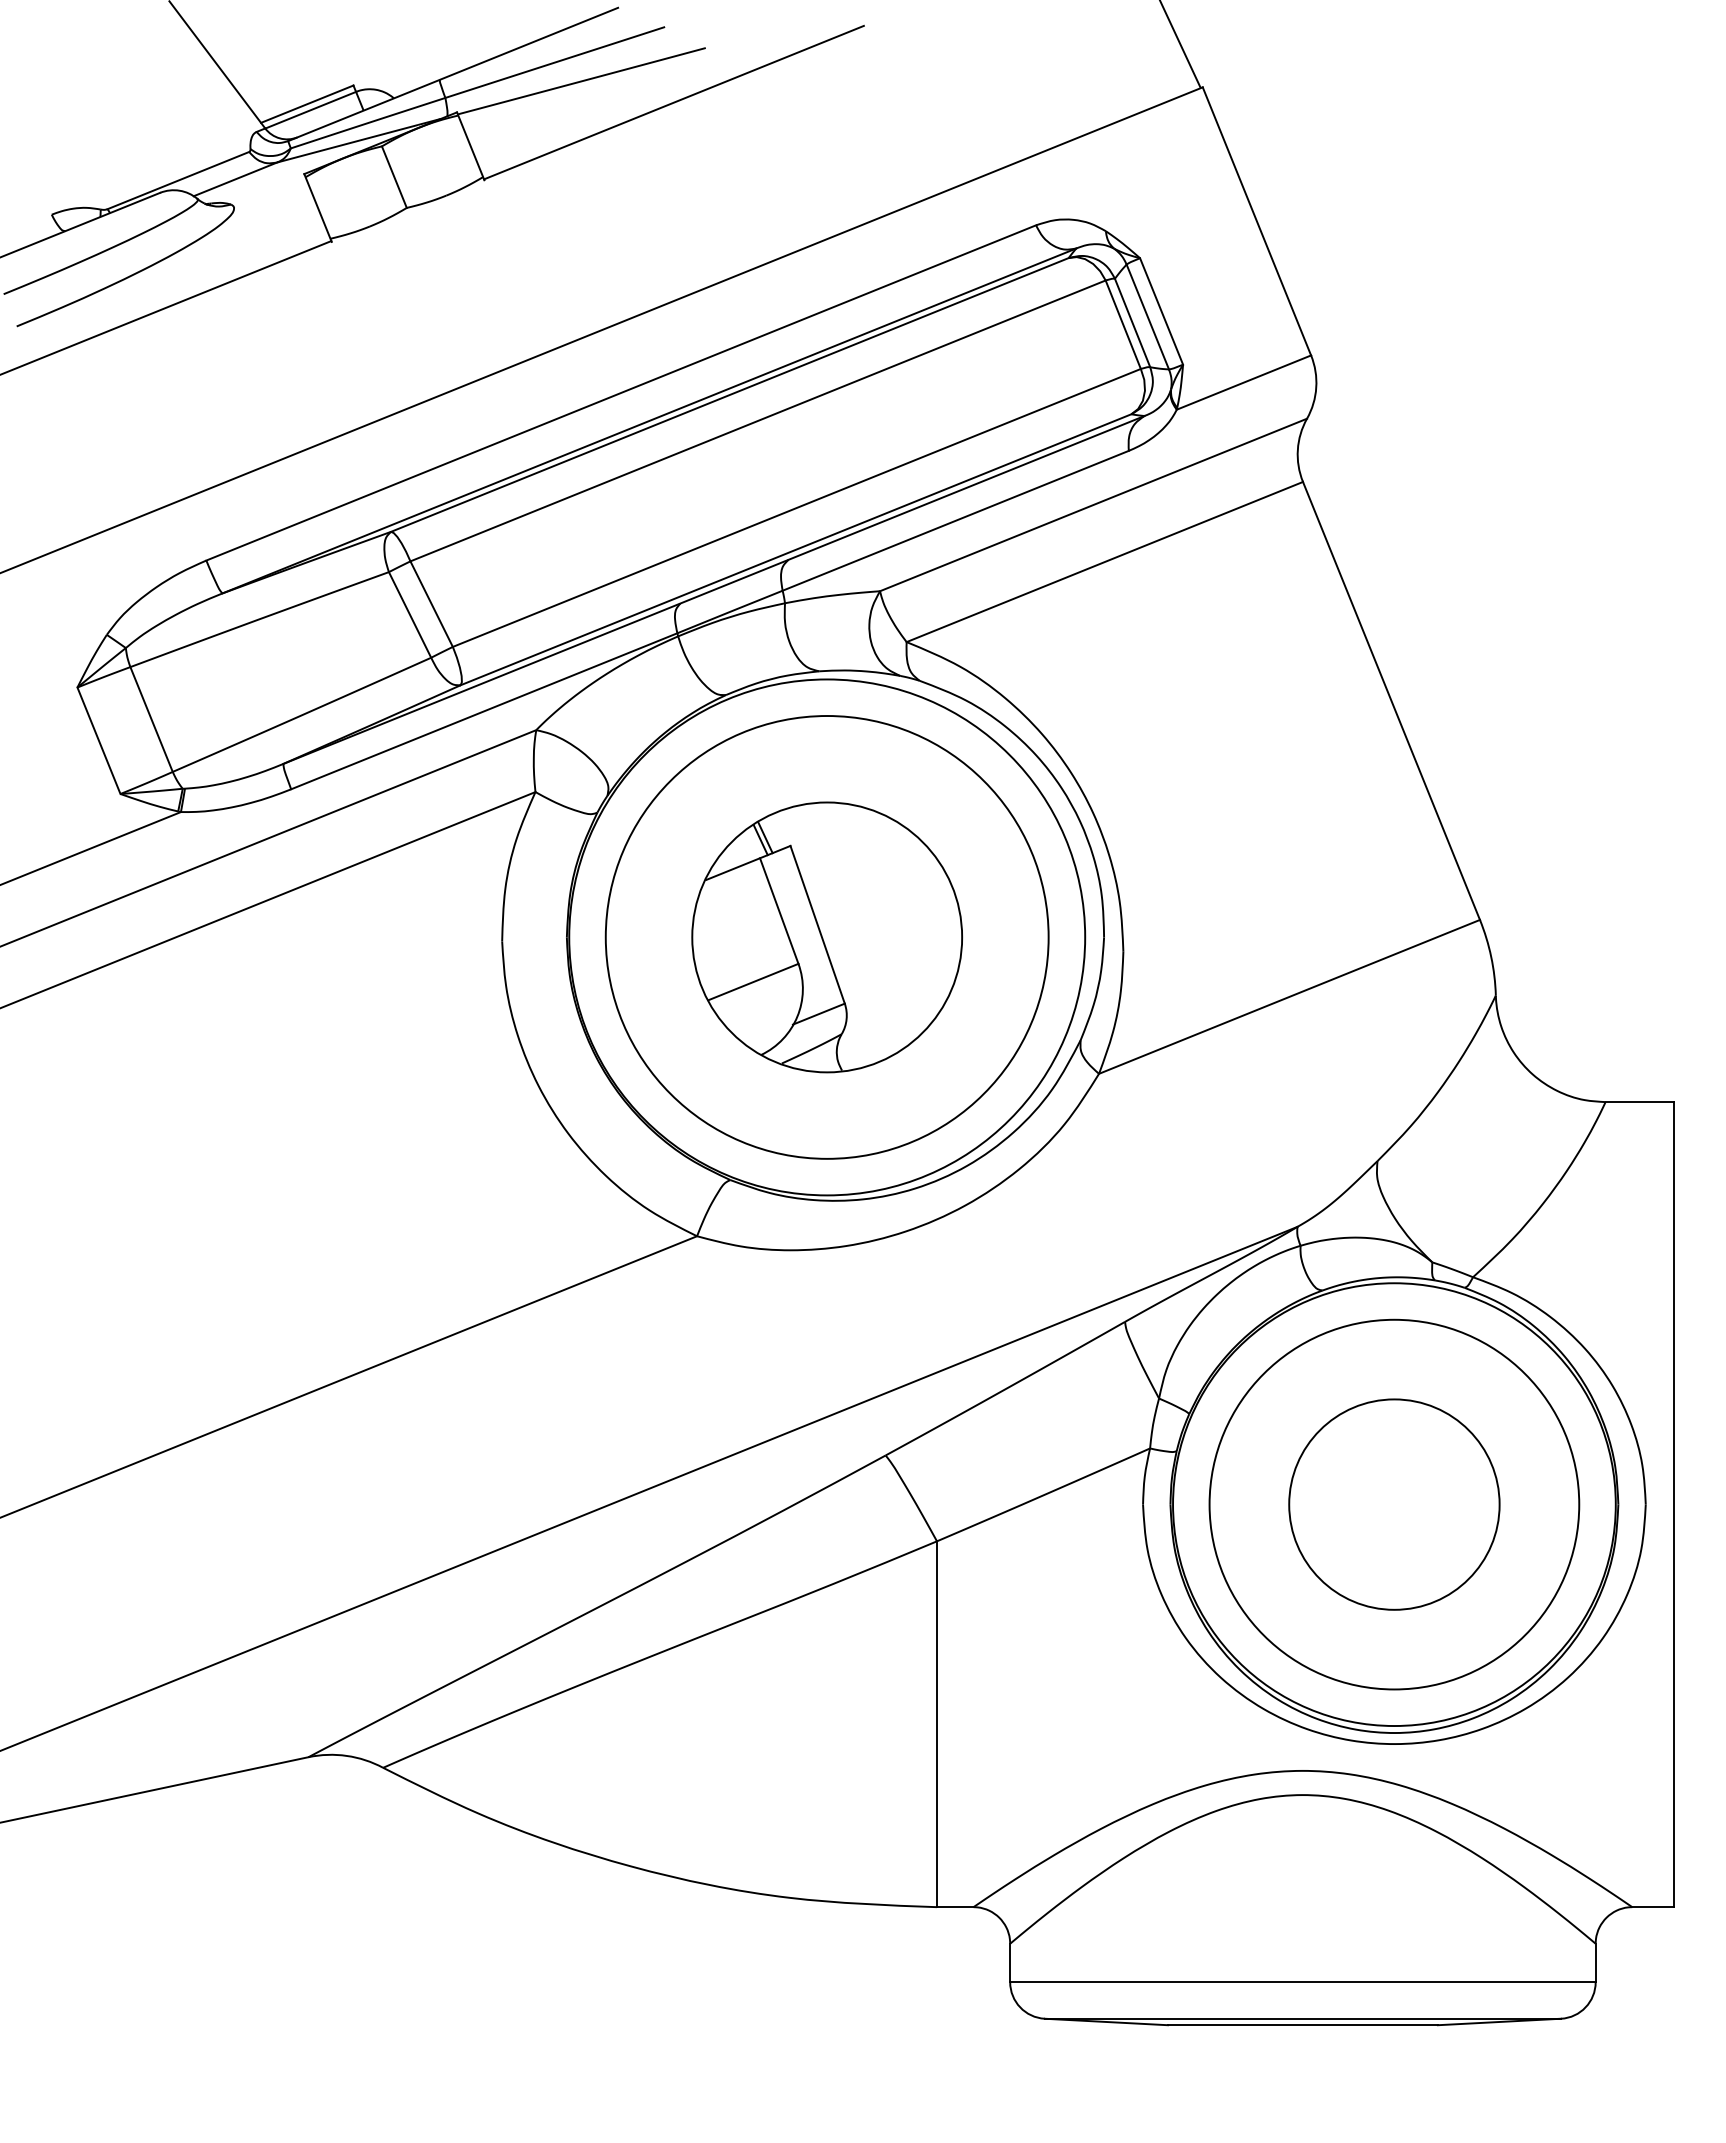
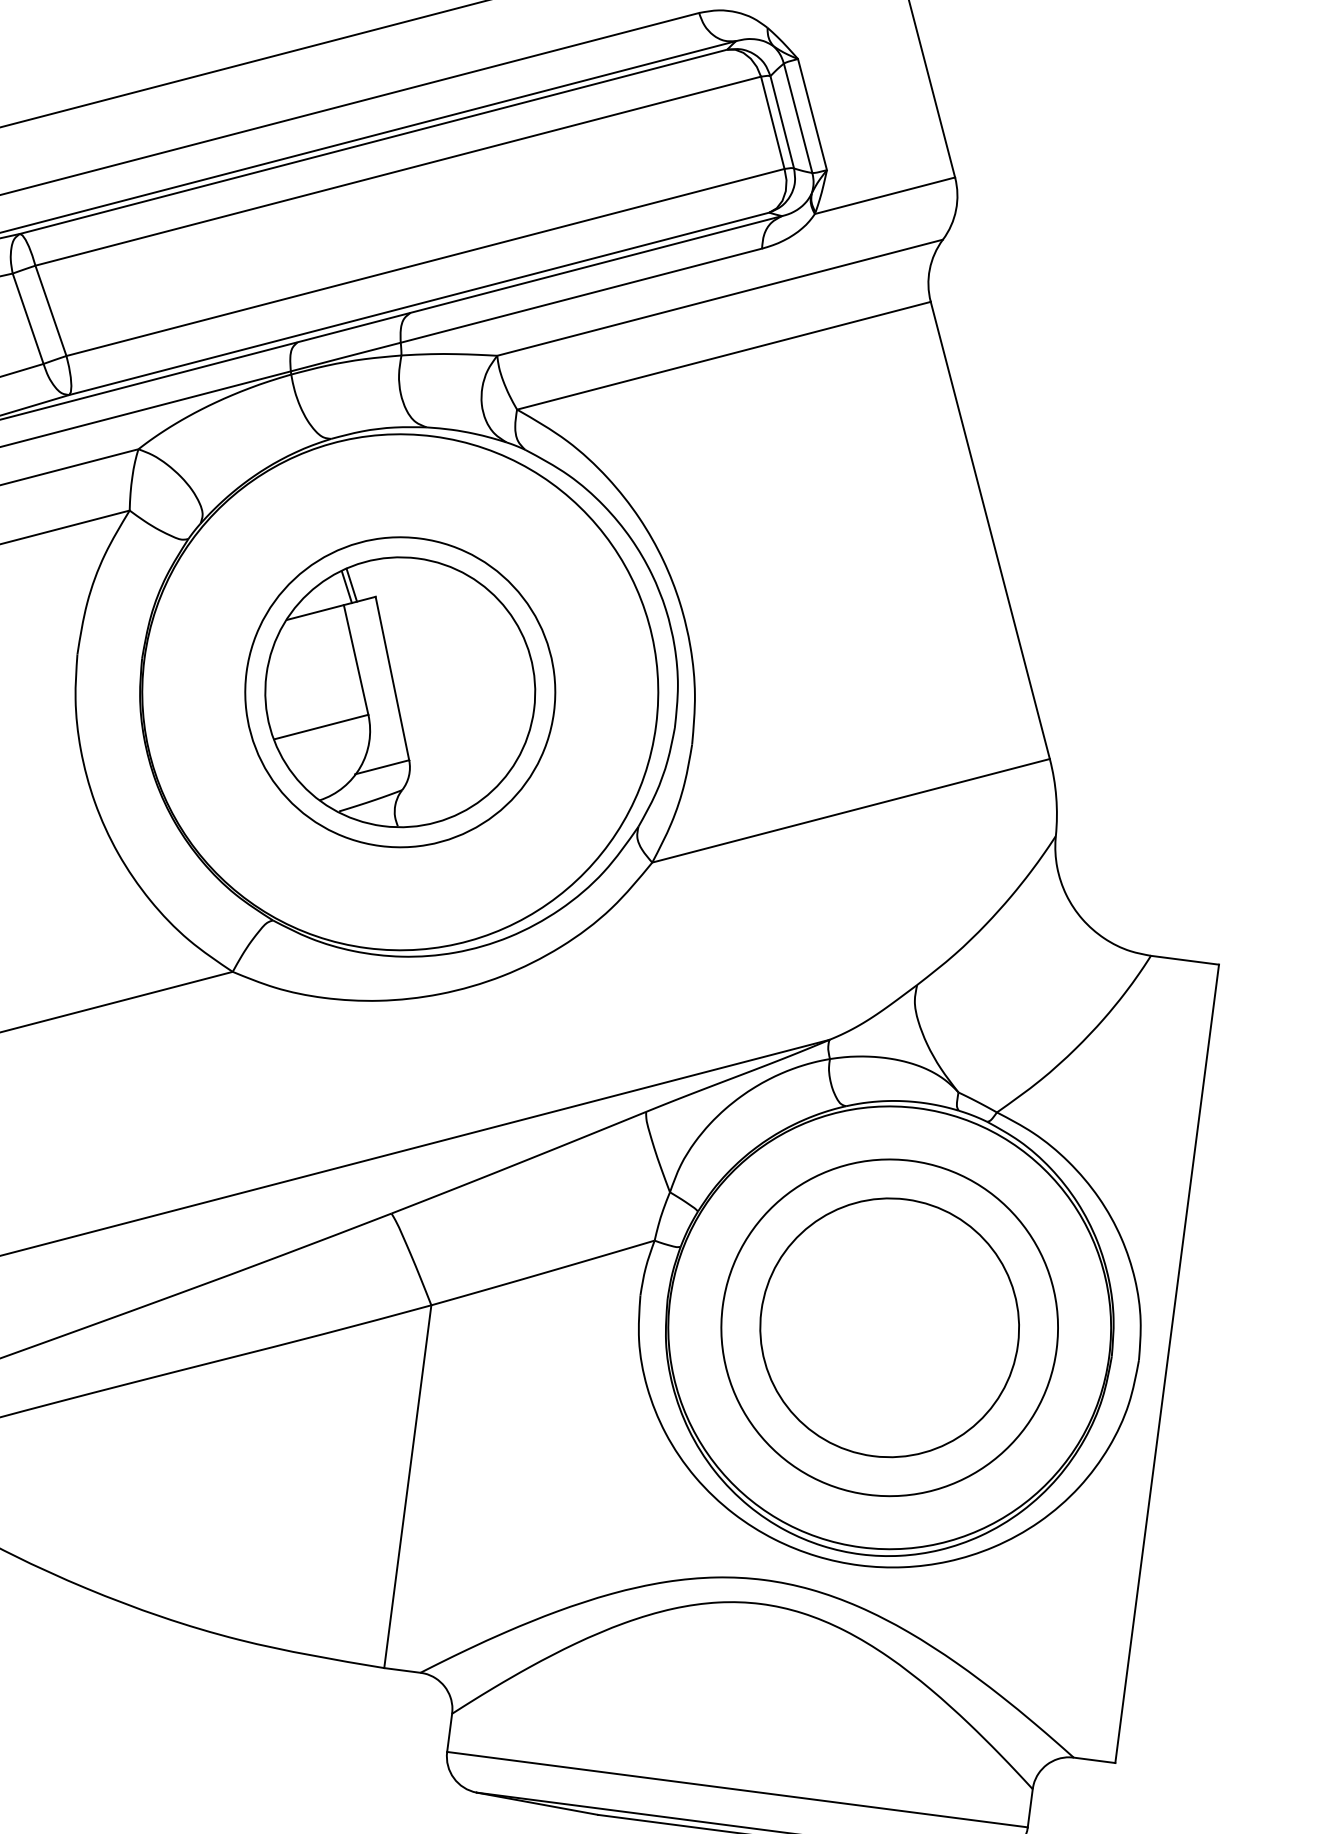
circle: (826, 937) -> (399, 692), size x0.7
circle: (1394, 1504) -> (889, 1327), size x0.7
circle: (1394, 1504) -> (889, 1327), size x1.6

